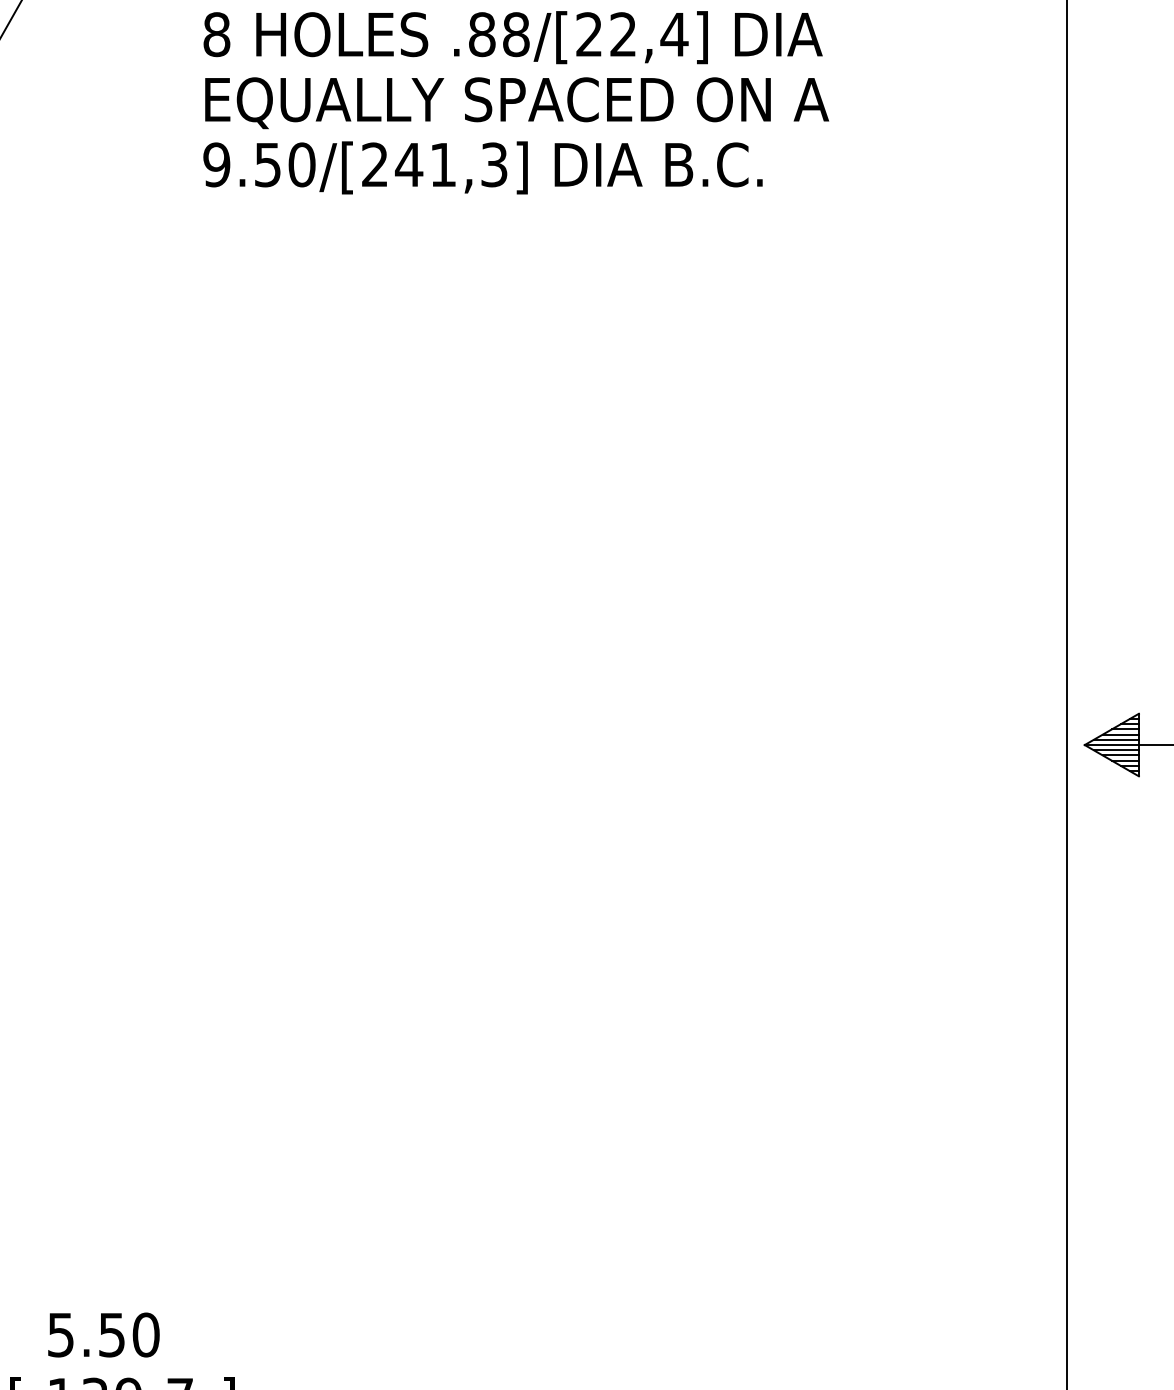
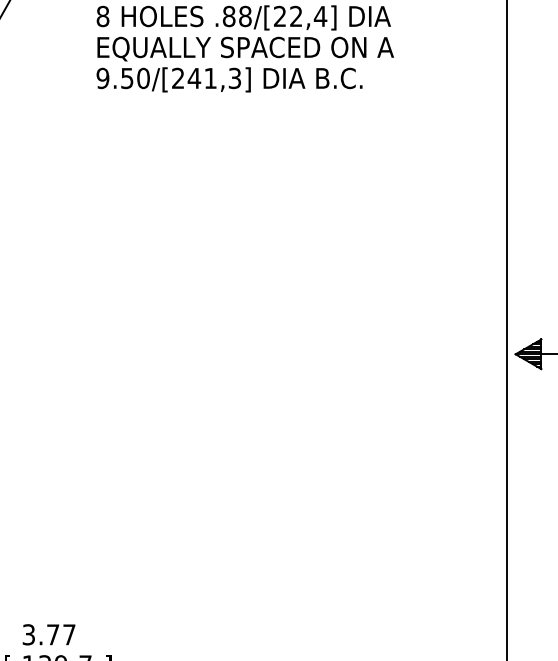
text: (104, 1334) -> (49, 634), 5.50 -> 3.77

